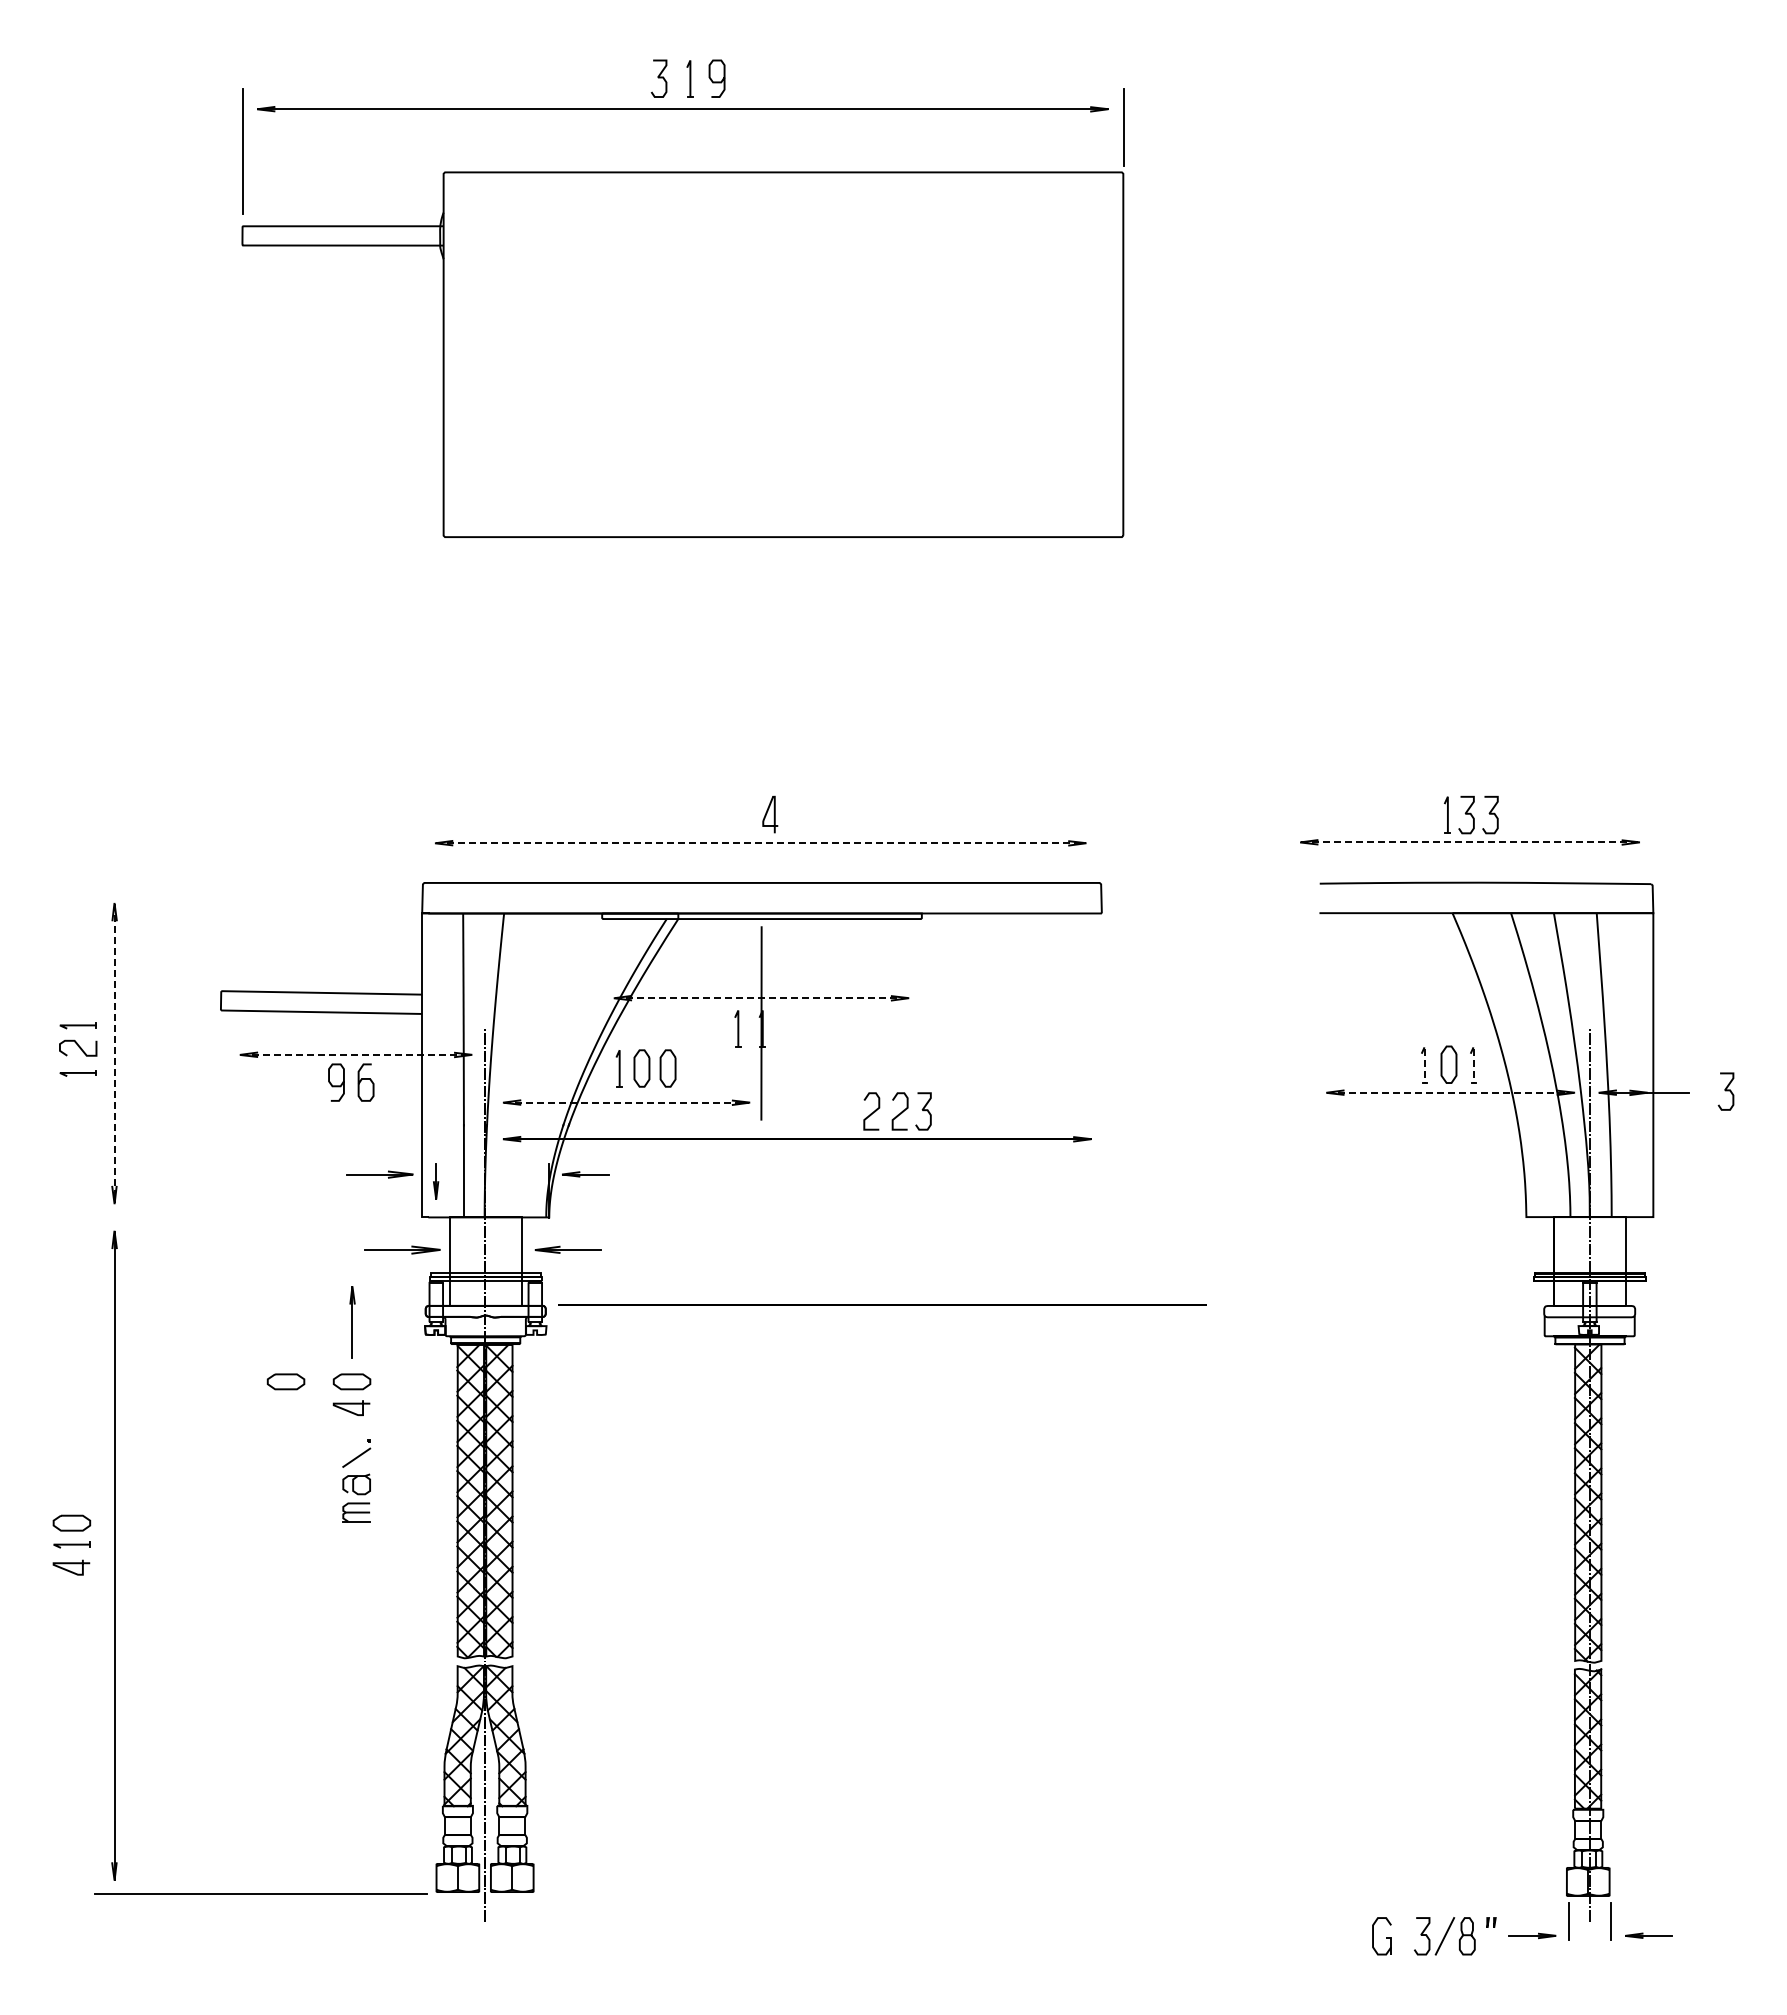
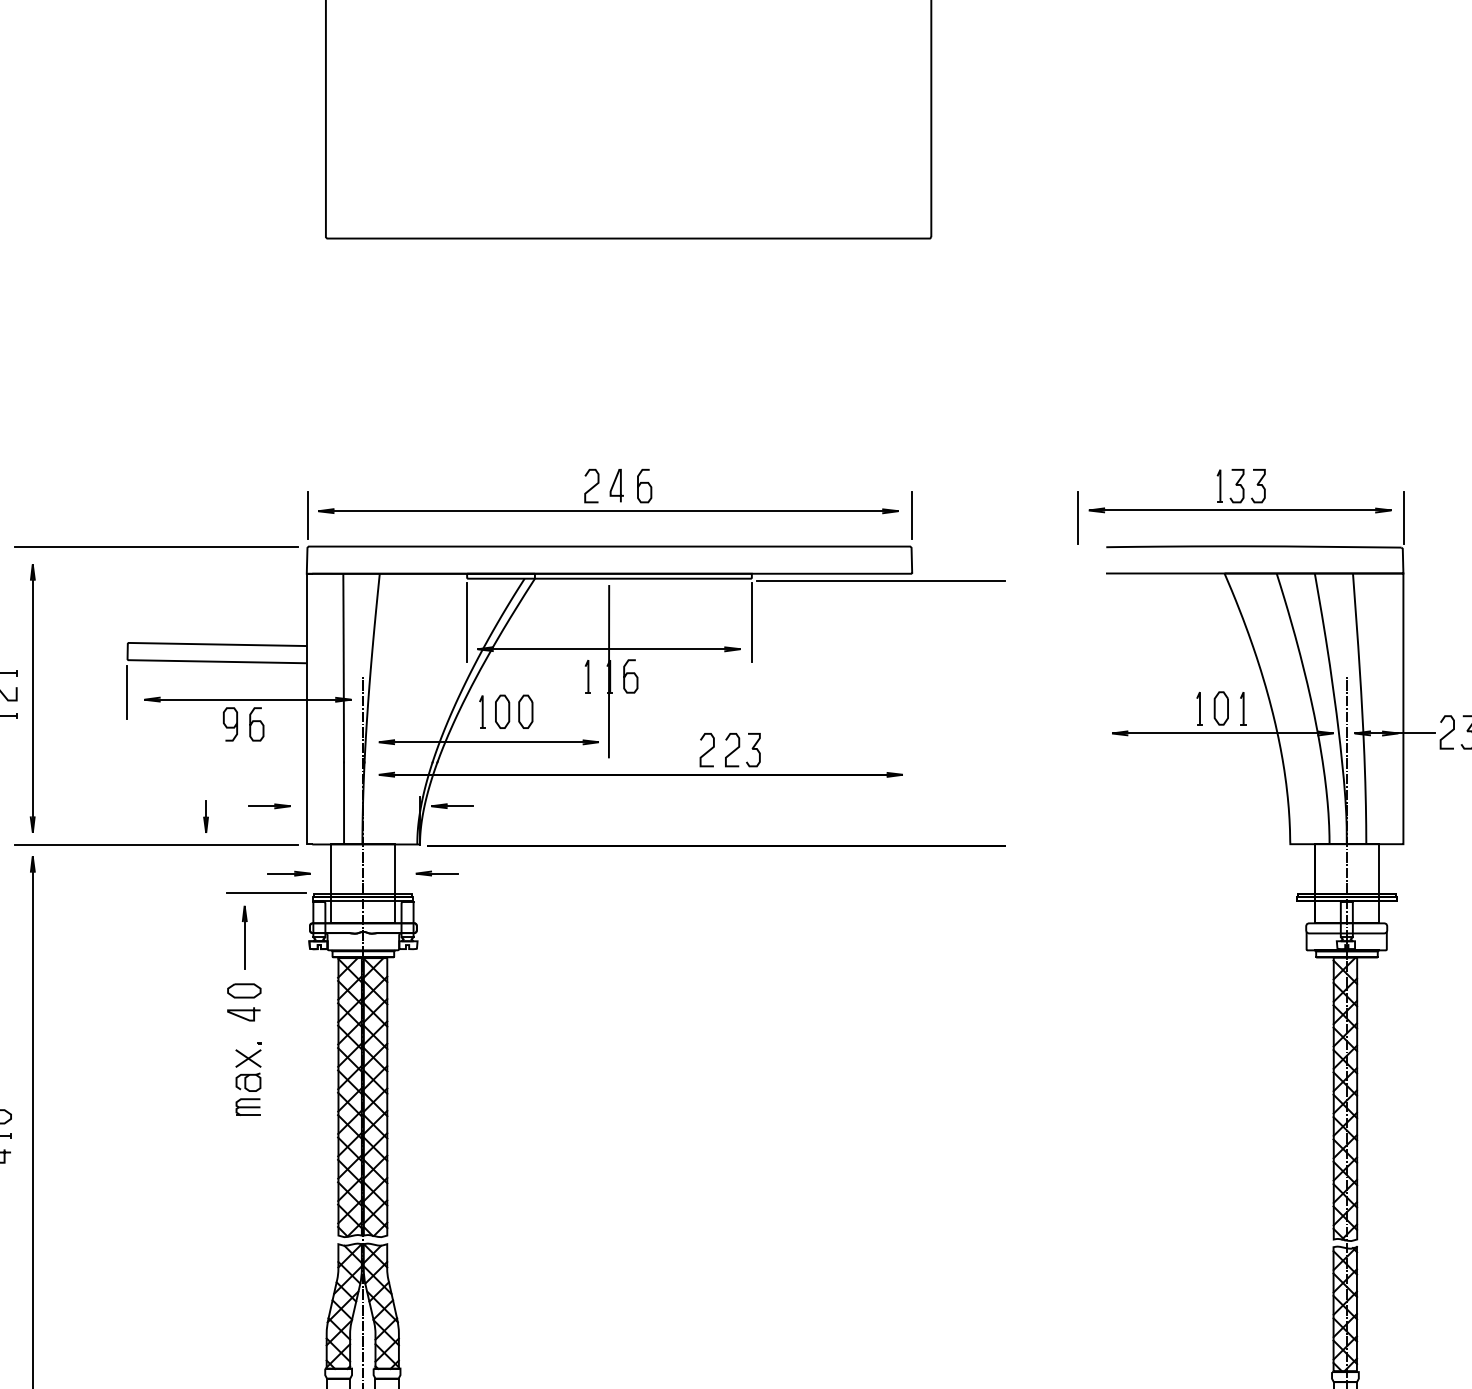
curve: (801, 812) -> (644, 483), added
curve: (741, 816) -> (591, 487), added
line: (1470, 842) -> (1240, 510), dashed -> solid
line: (760, 843) -> (608, 511), dashed -> solid
line: (423, 847) -> (307, 514), added
line: (1102, 847) -> (912, 514), added
line: (1287, 850) -> (1077, 517), added
line: (1653, 850) -> (1403, 517), added
line: (252, 883) -> (155, 547), added
line: (1067, 921) -> (881, 580), added
line: (602, 967) -> (467, 621), added
line: (921, 967) -> (751, 621), added
line: (761, 998) -> (609, 649), dashed -> solid
curve: (785, 1025) -> (630, 673), added
line: (220, 1046) -> (127, 692), added
line: (114, 1053) -> (32, 698), dashed -> solid
line: (356, 1054) -> (248, 699), dashed -> solid
line: (1424, 1060) -> (1199, 704), dashed -> solid
line: (1473, 1060) -> (1243, 704), dashed -> solid
line: (1451, 1092) -> (1223, 733), dashed -> solid
curve: (1703, 1092) -> (1448, 733), added
line: (626, 1102) -> (488, 742), dashed -> solid
part: (379, 1174) -> (268, 806), size x0.71
part: (436, 1181) -> (206, 816), moved
line: (252, 1217) -> (155, 844), added
part: (402, 1250) -> (289, 873), size x0.62
part: (568, 1250) -> (437, 873), size x0.71
line: (376, 1272) -> (266, 893), added
line: (882, 1304) -> (716, 845), moved
part: (285, 1381) -> (185, 990), removed
line: (356, 1457) -> (248, 1058), added

